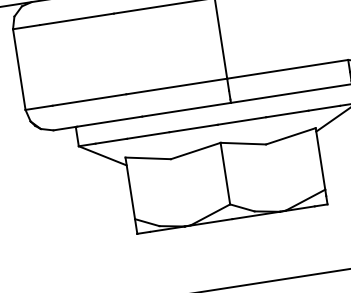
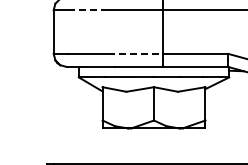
line: (77, 19) -> (88, 10), solid -> dashed
line: (176, 85) -> (135, 53), solid -> dashed

